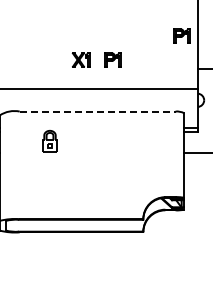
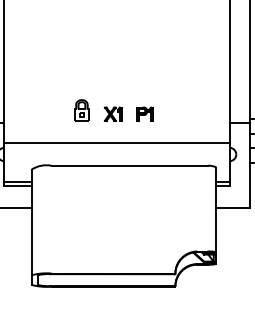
part: (181, 35) -> (213, 89), removed
line: (97, 111) -> (129, 165), dashed -> solid
part: (49, 141) -> (81, 110), moved

